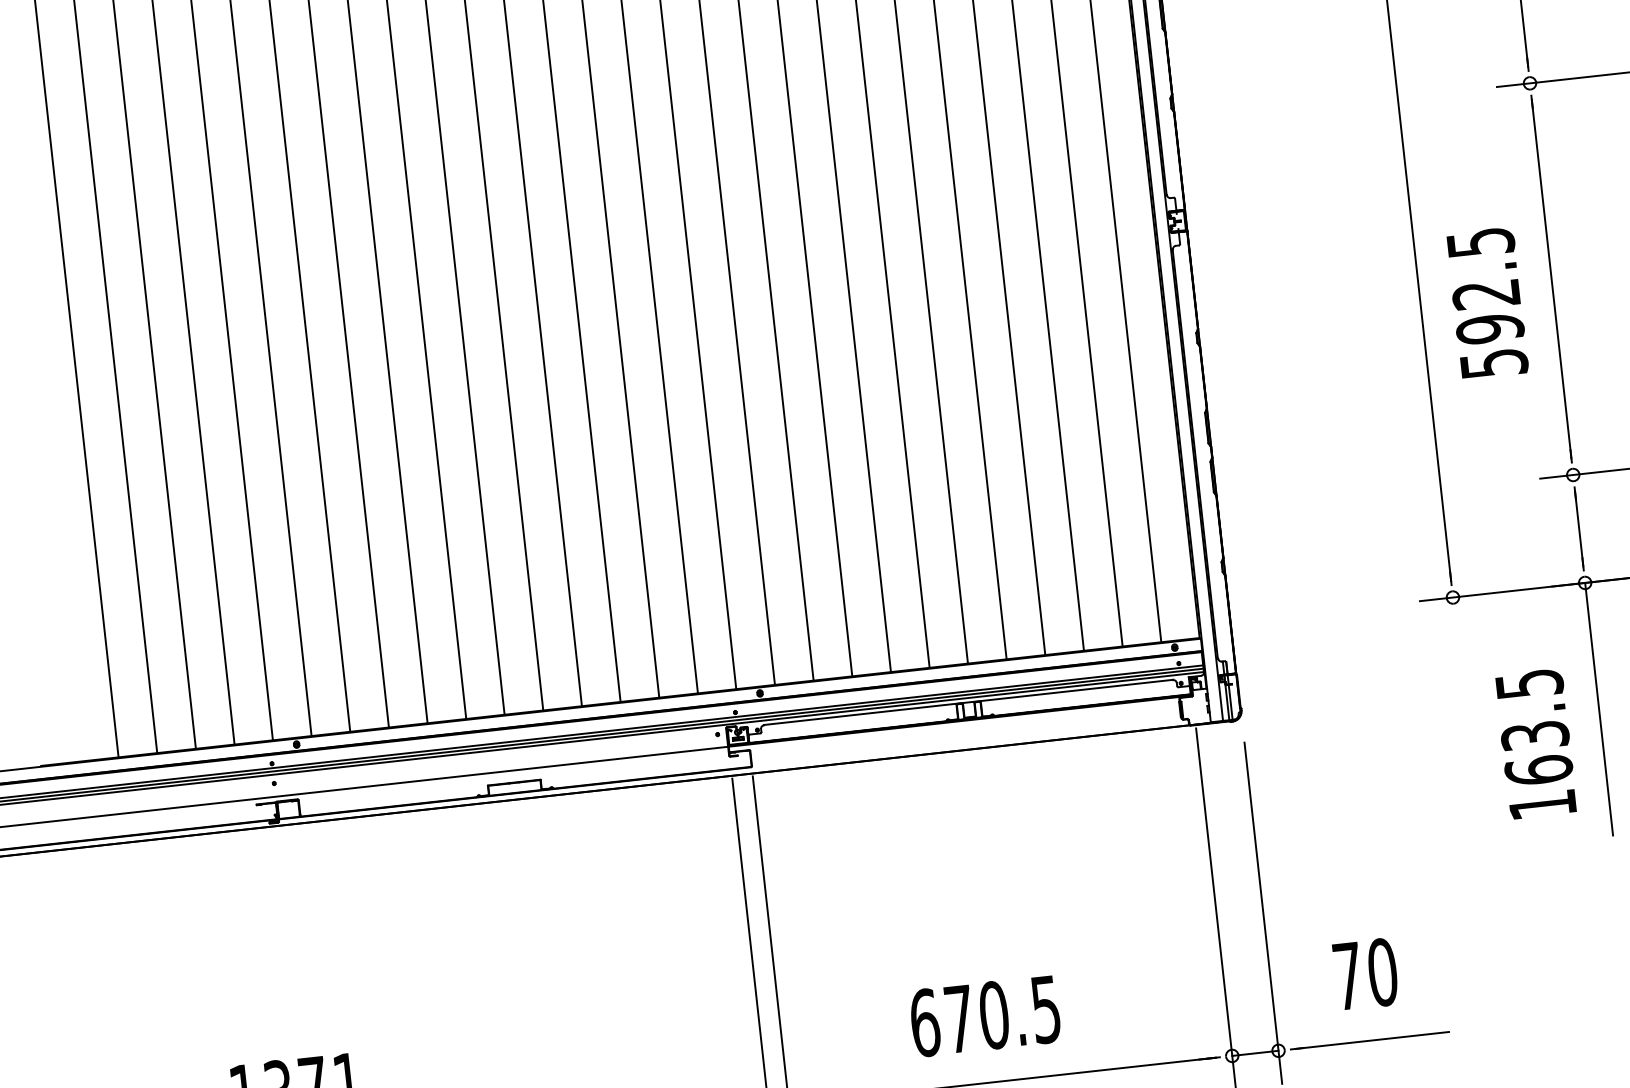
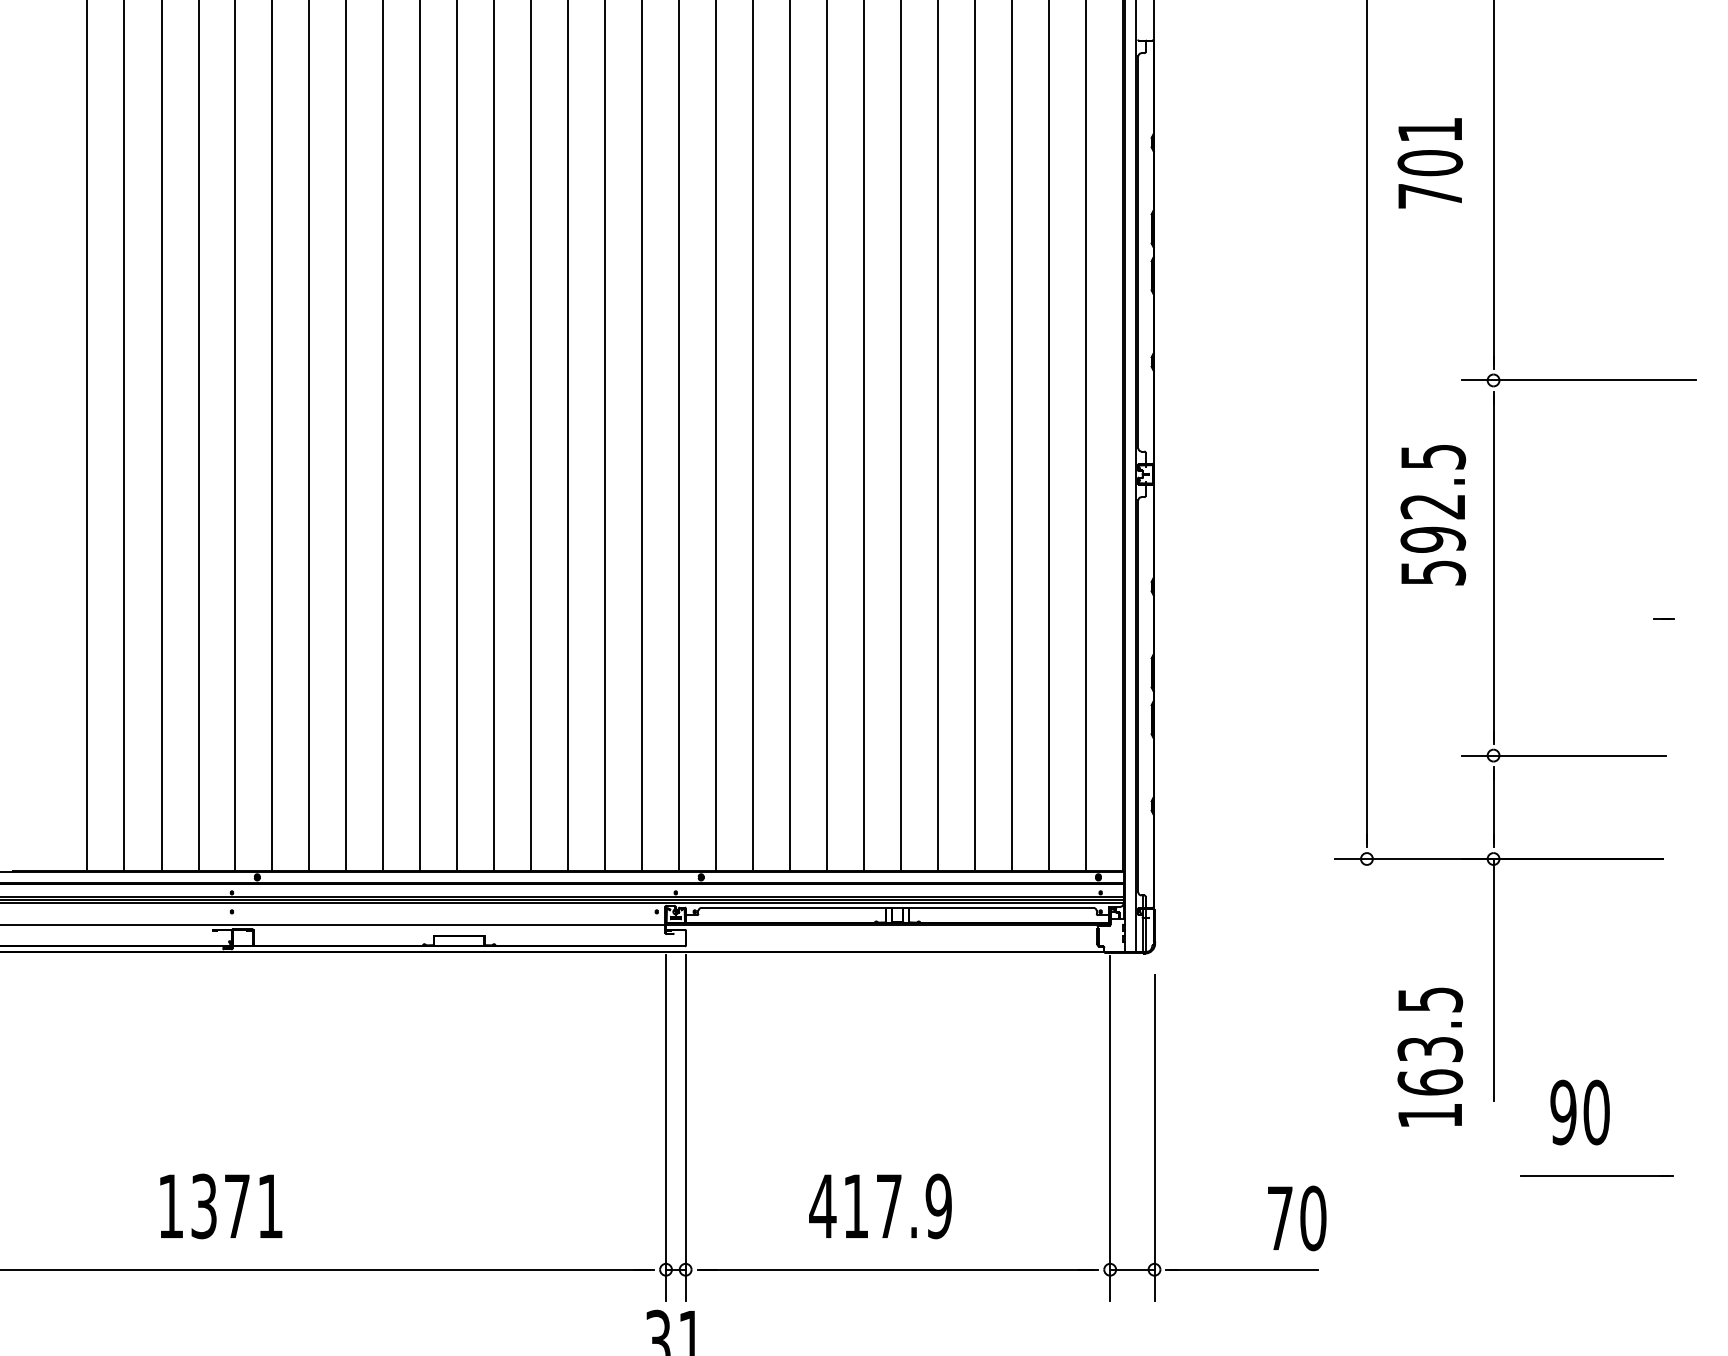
text: (1487, 303) -> (1433, 515), moved
text: (1536, 743) -> (1430, 1056), moved
text: (1366, 974) -> (1297, 1218), moved
text: (985, 1016) -> (880, 1206), 670.5 -> 417.9

